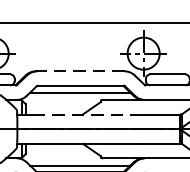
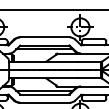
line: (80, 71) -> (44, 37), dashed -> solid
line: (87, 113) -> (48, 61), dashed -> solid

